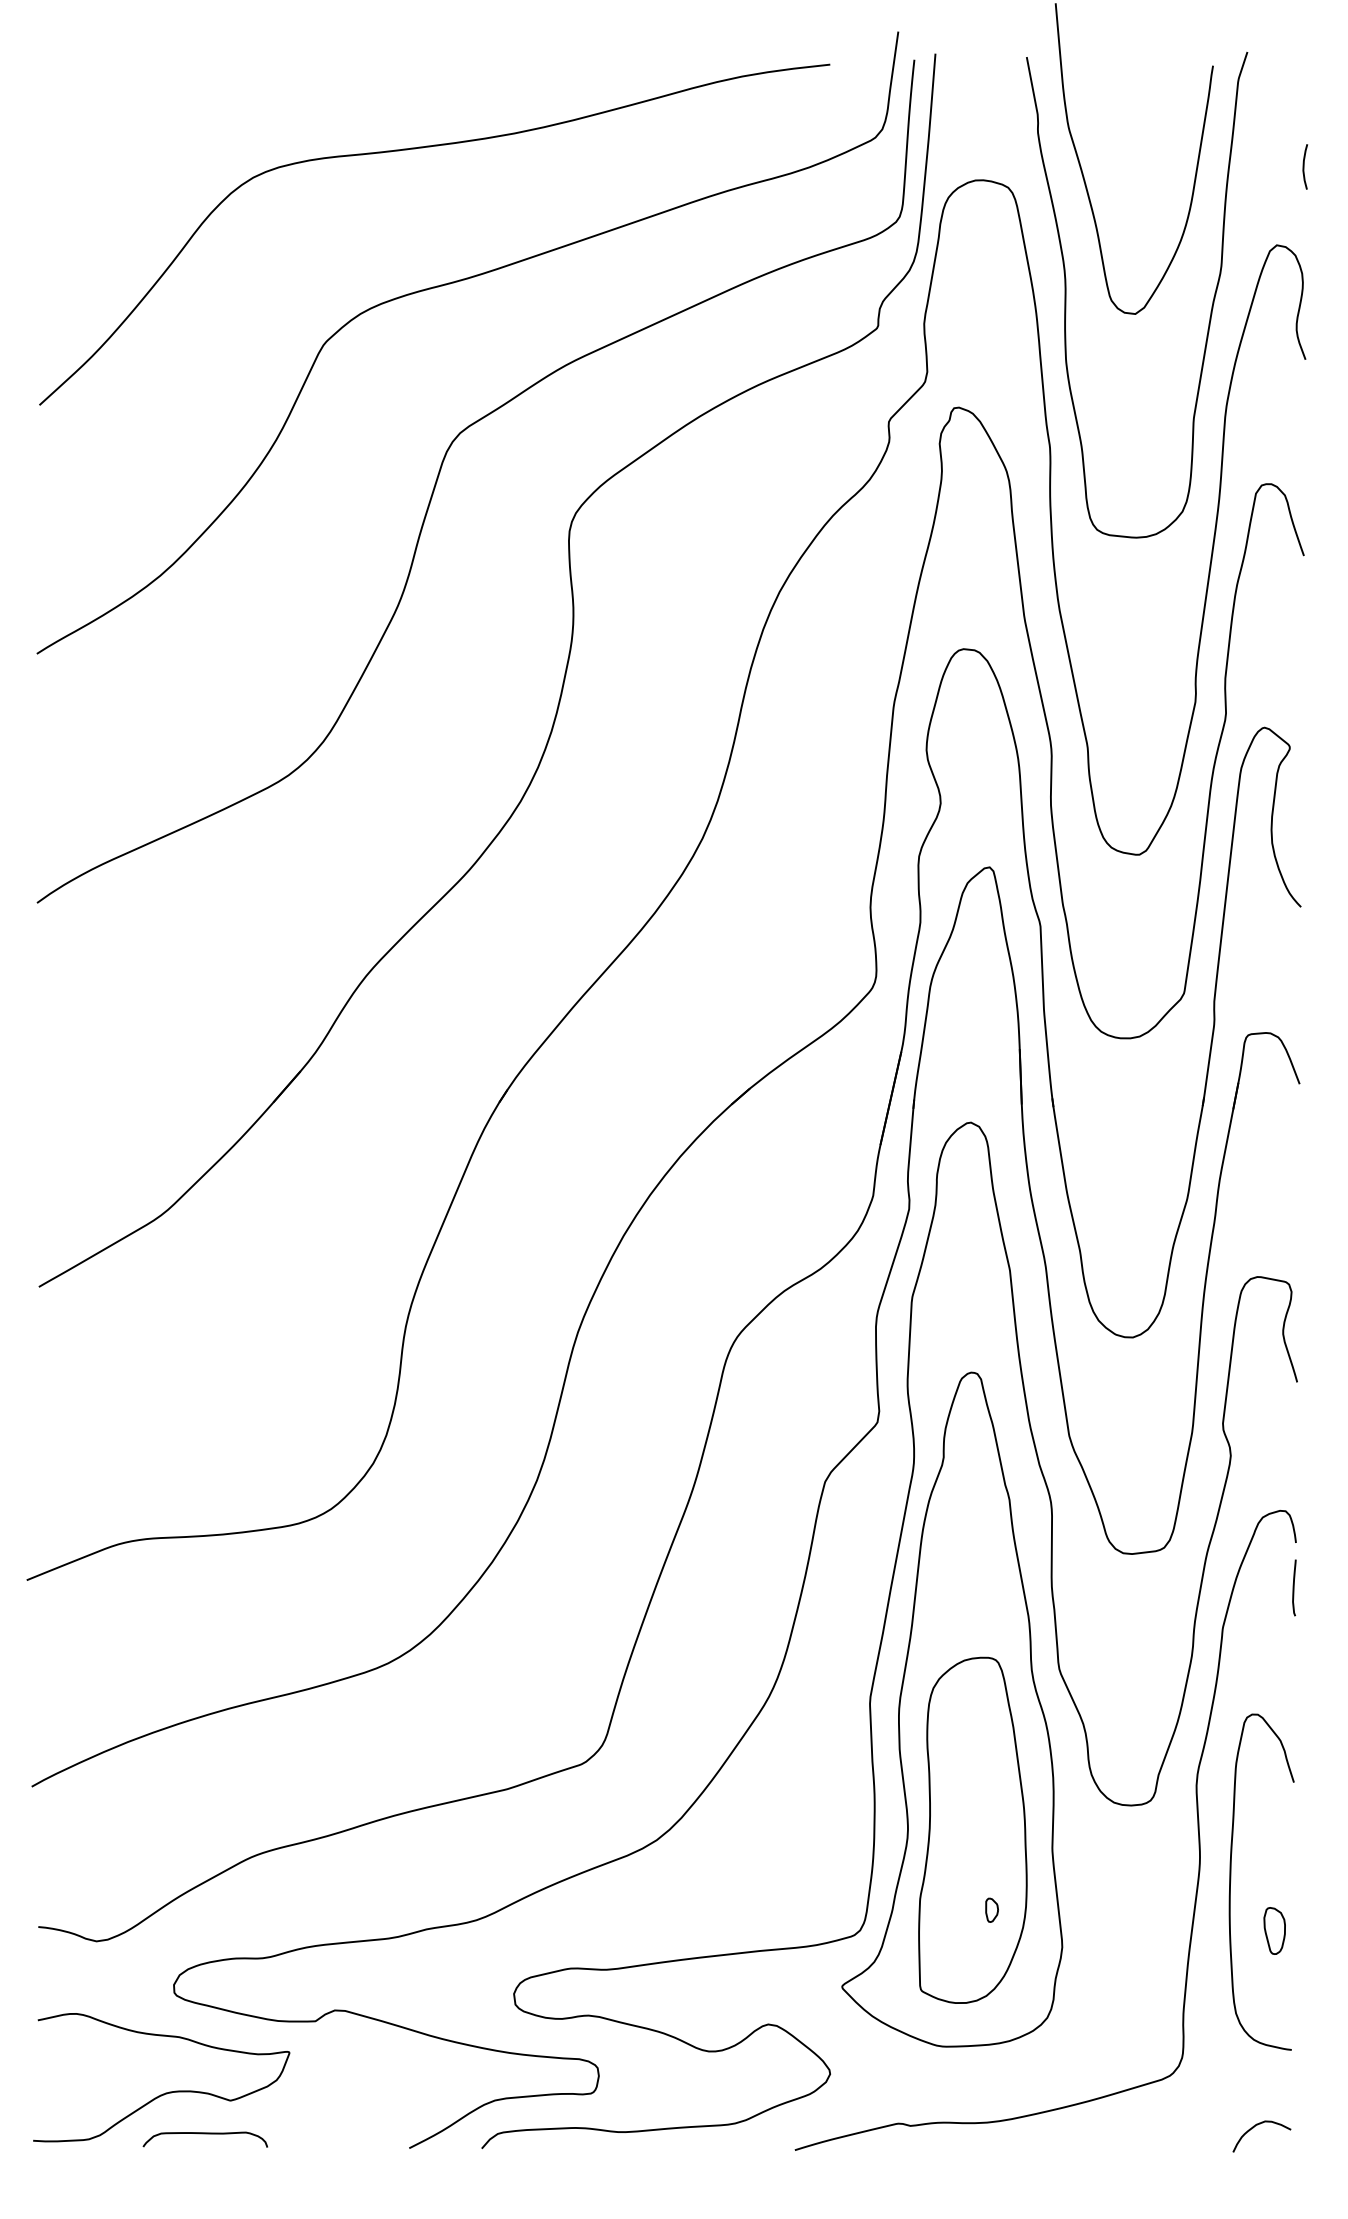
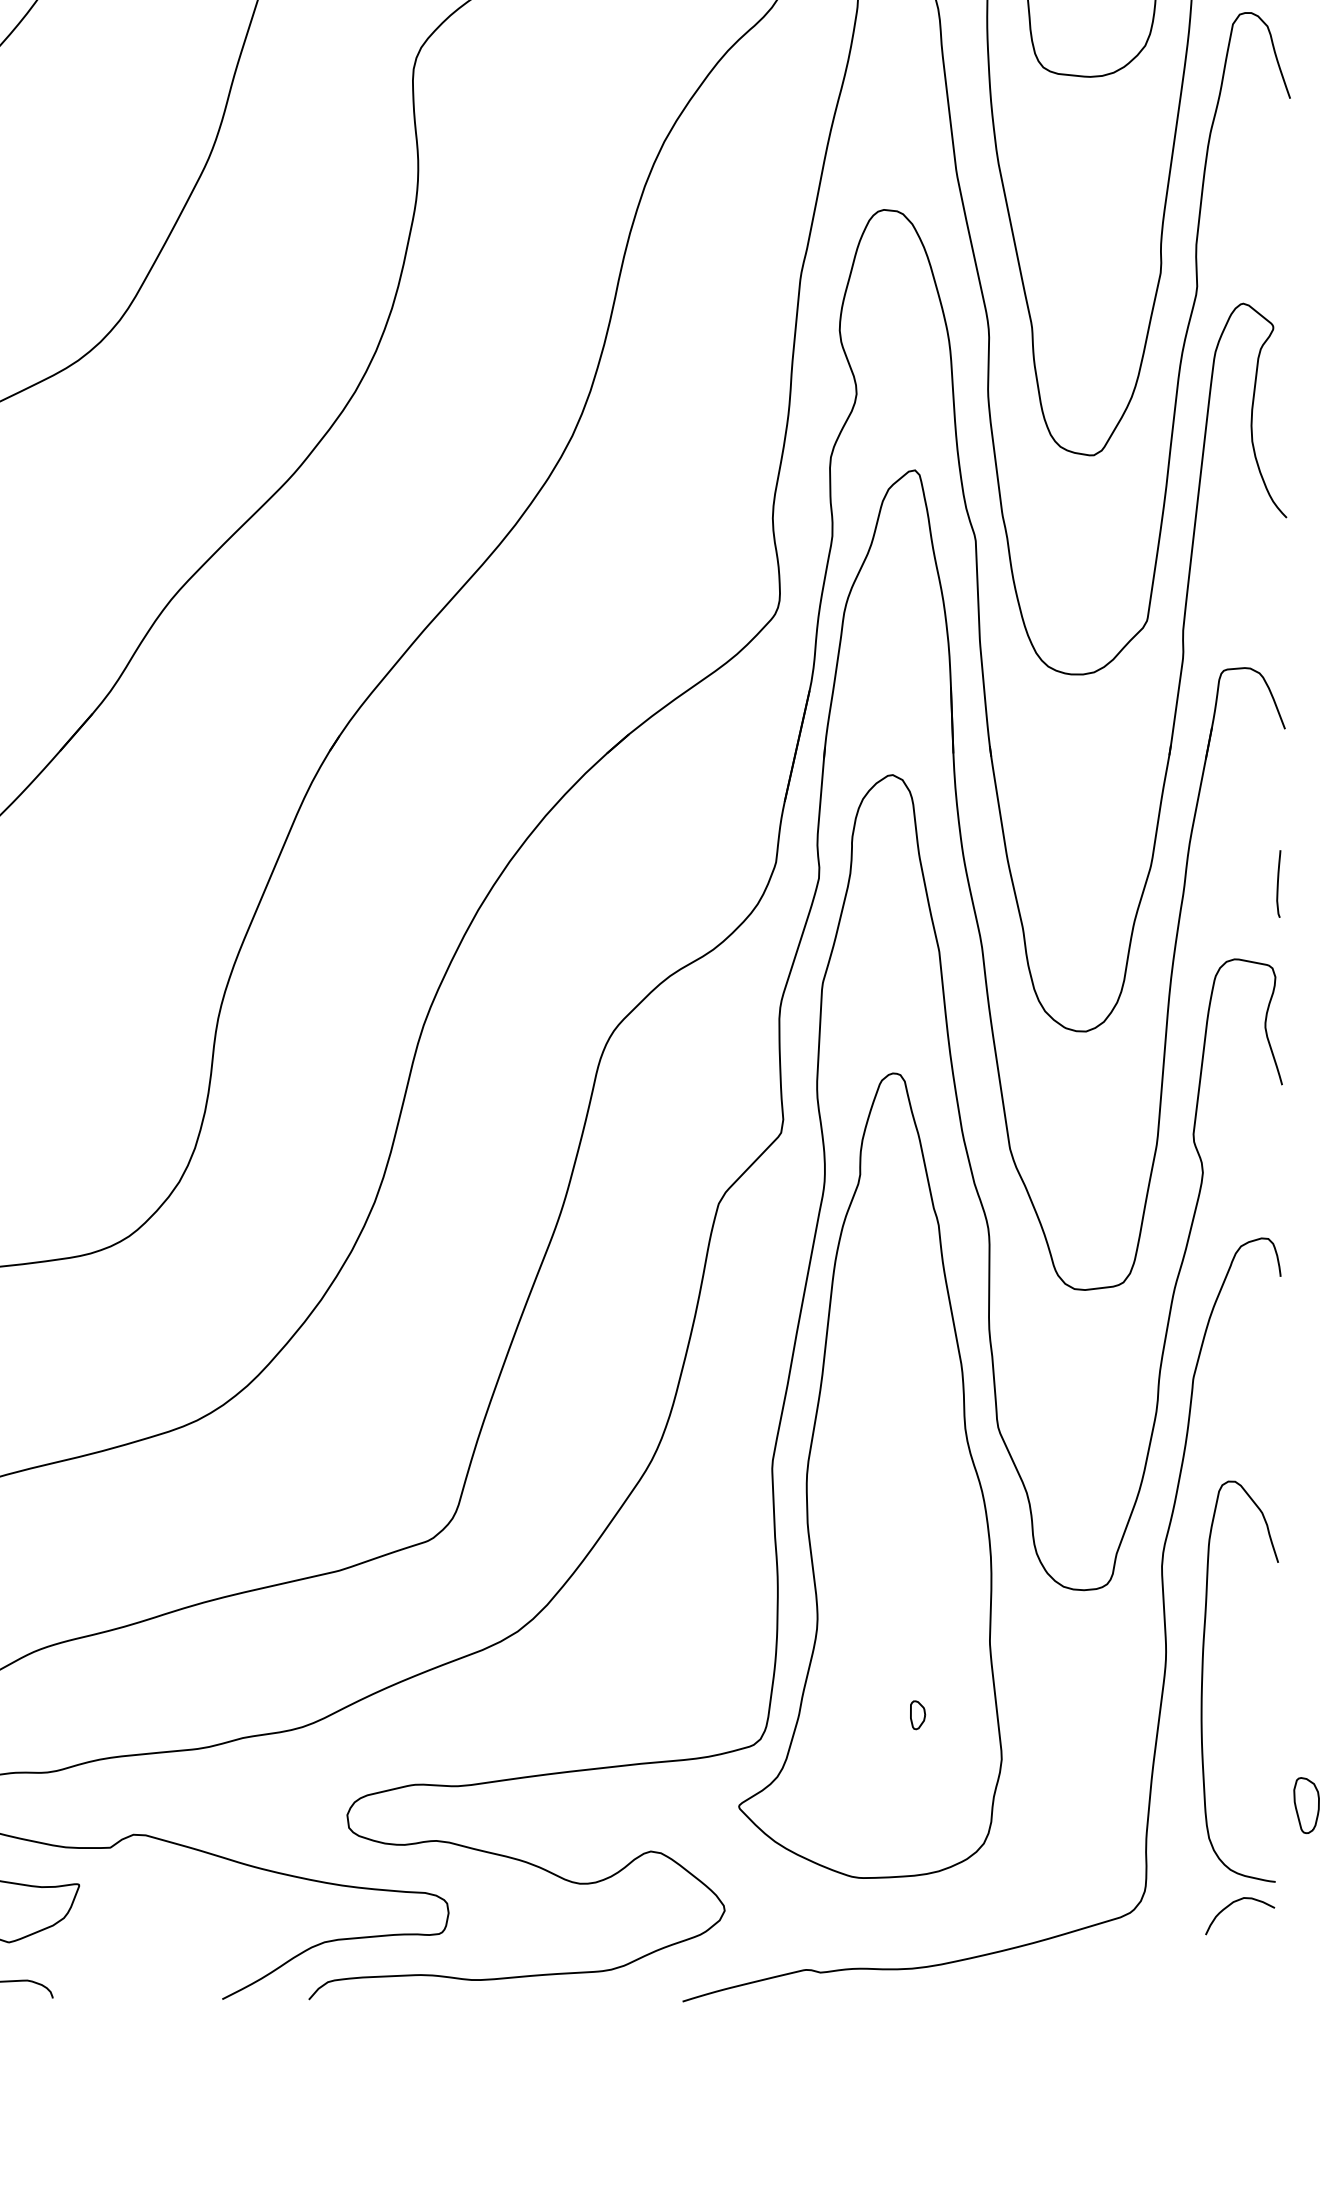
curve: (1294, 1587) -> (1278, 883), moved
part: (972, 1829) -> (894, 1618), removed
part: (1274, 1930) -> (1306, 1805), moved
curve: (1253, 2128) -> (1229, 1906), moved

